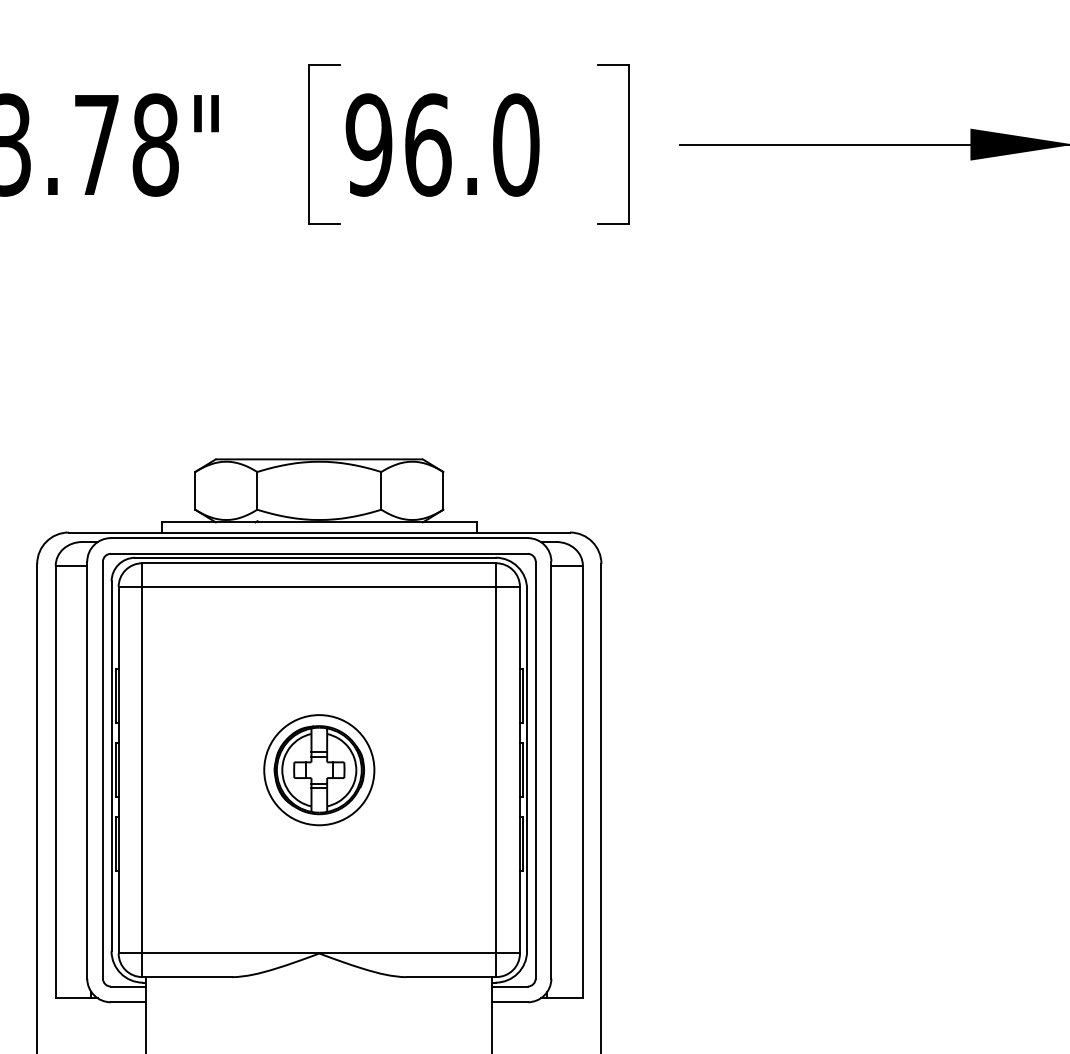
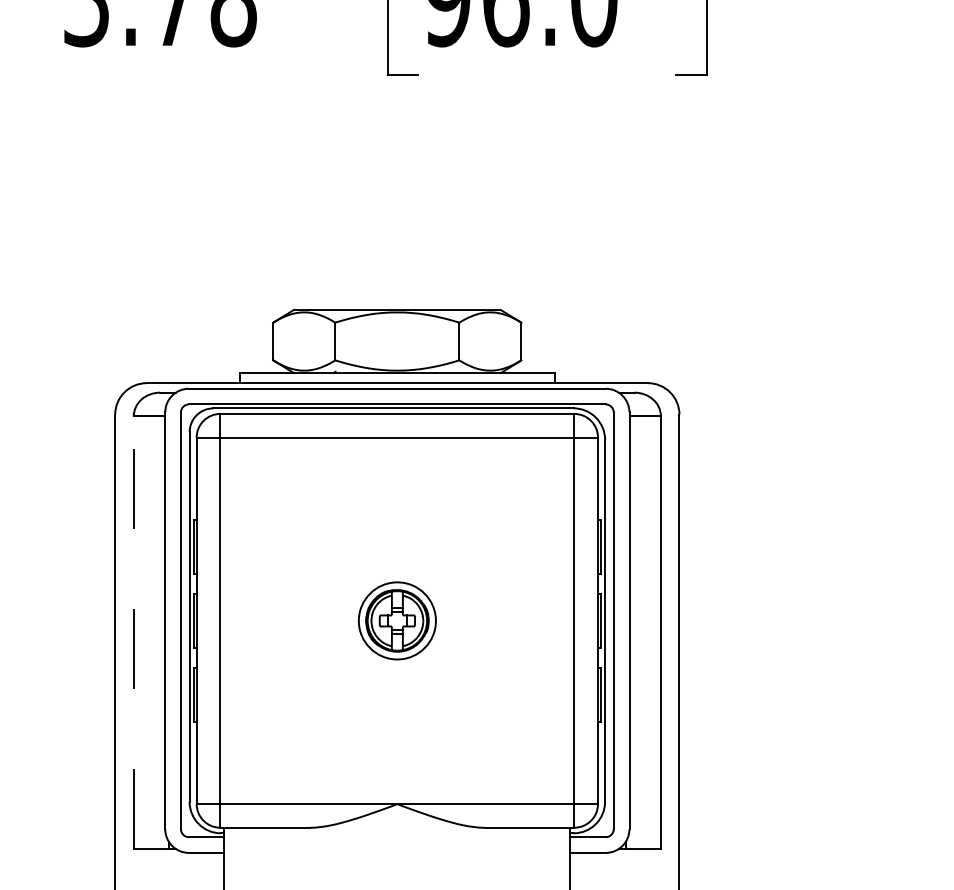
part: (319, 770) -> (397, 621), size x0.7
line: (55, 781) -> (133, 632), solid -> dashed

